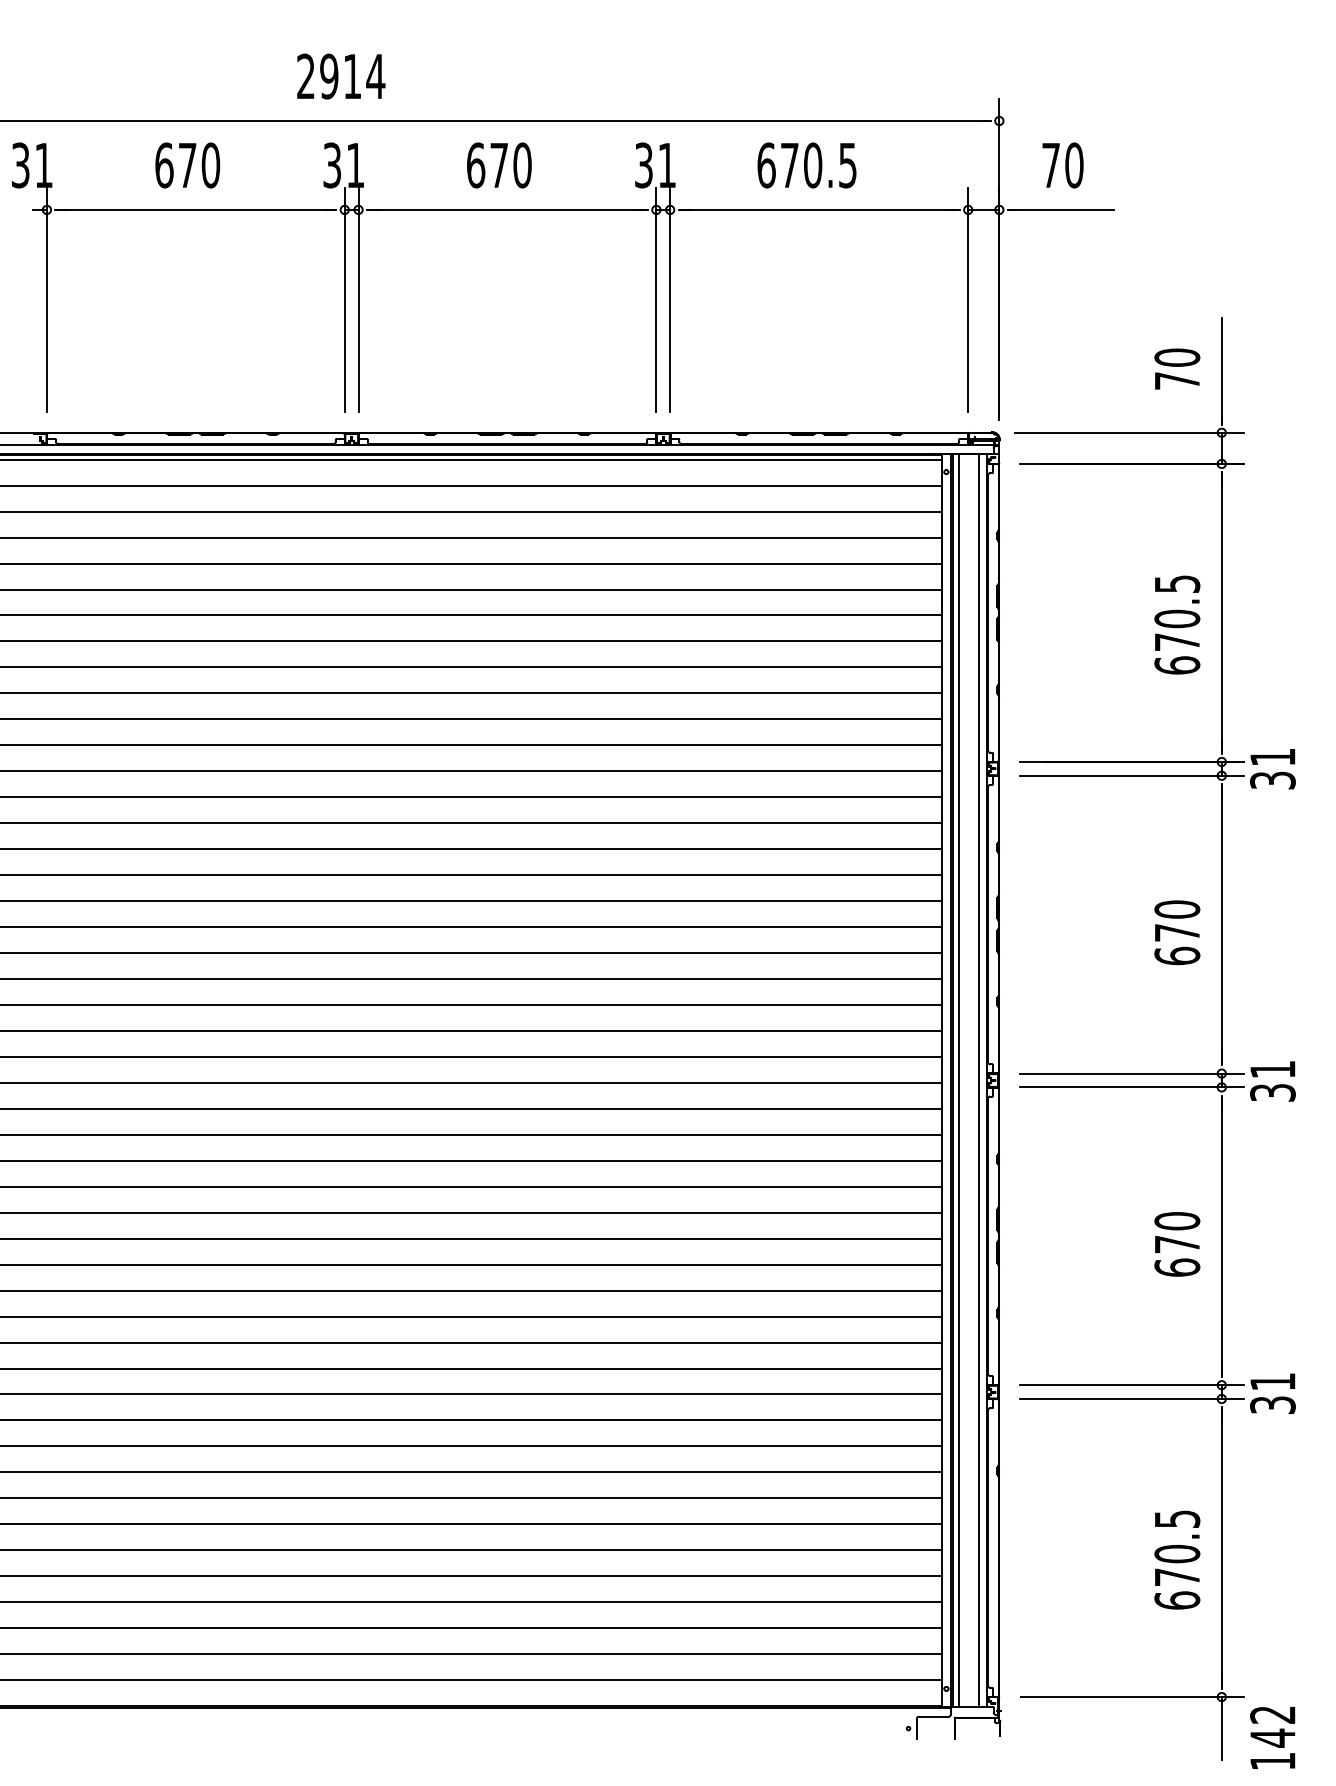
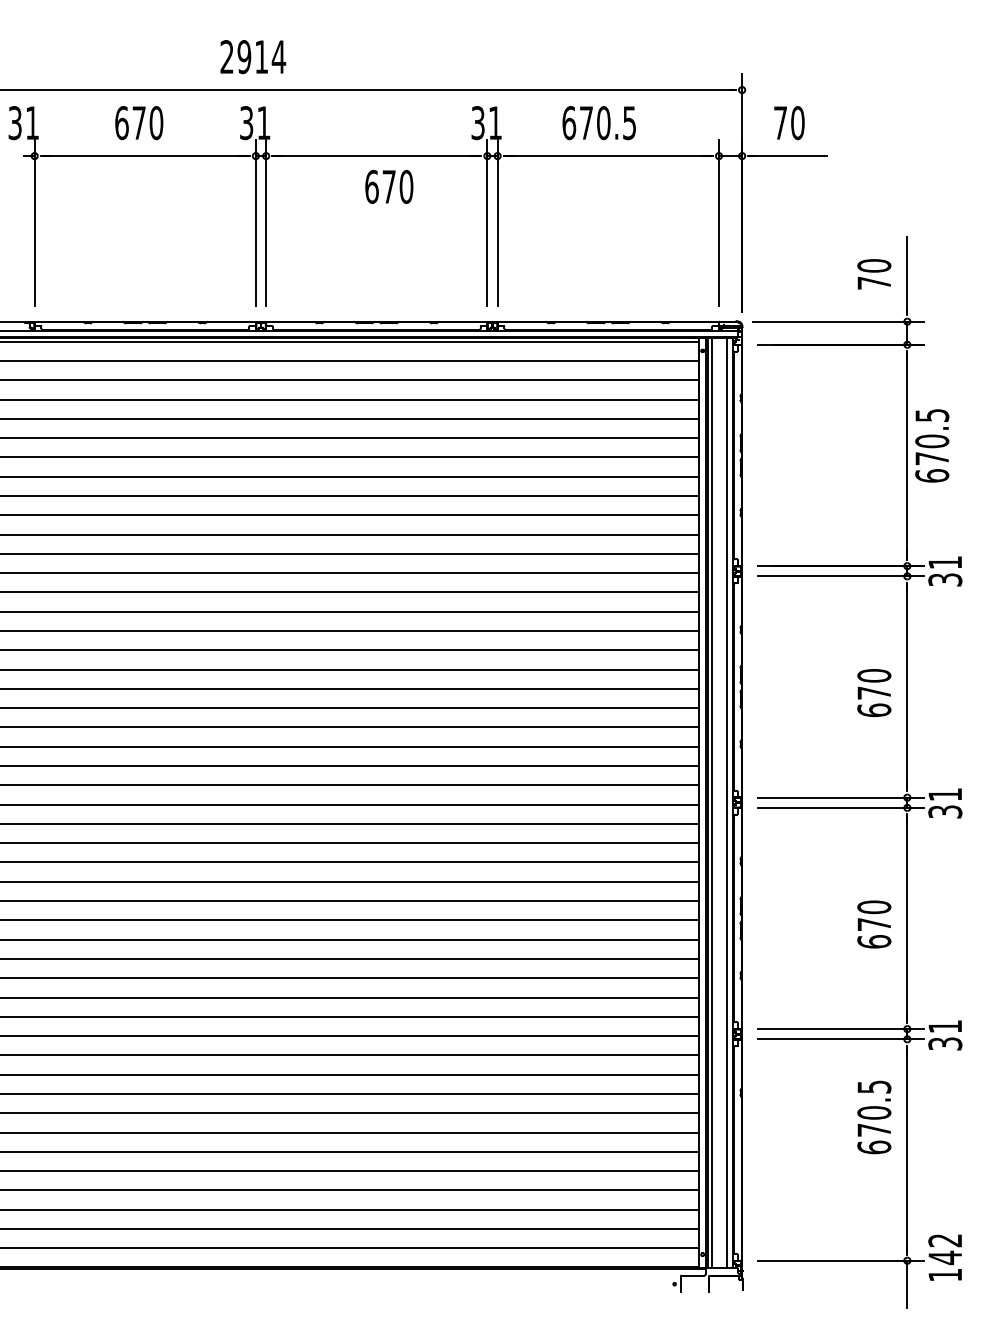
text: (499, 165) -> (389, 186), moved
text: (1177, 624) -> (932, 445), moved
text: (1177, 1559) -> (874, 1116), moved
text: (1272, 1737) -> (945, 1257), moved

